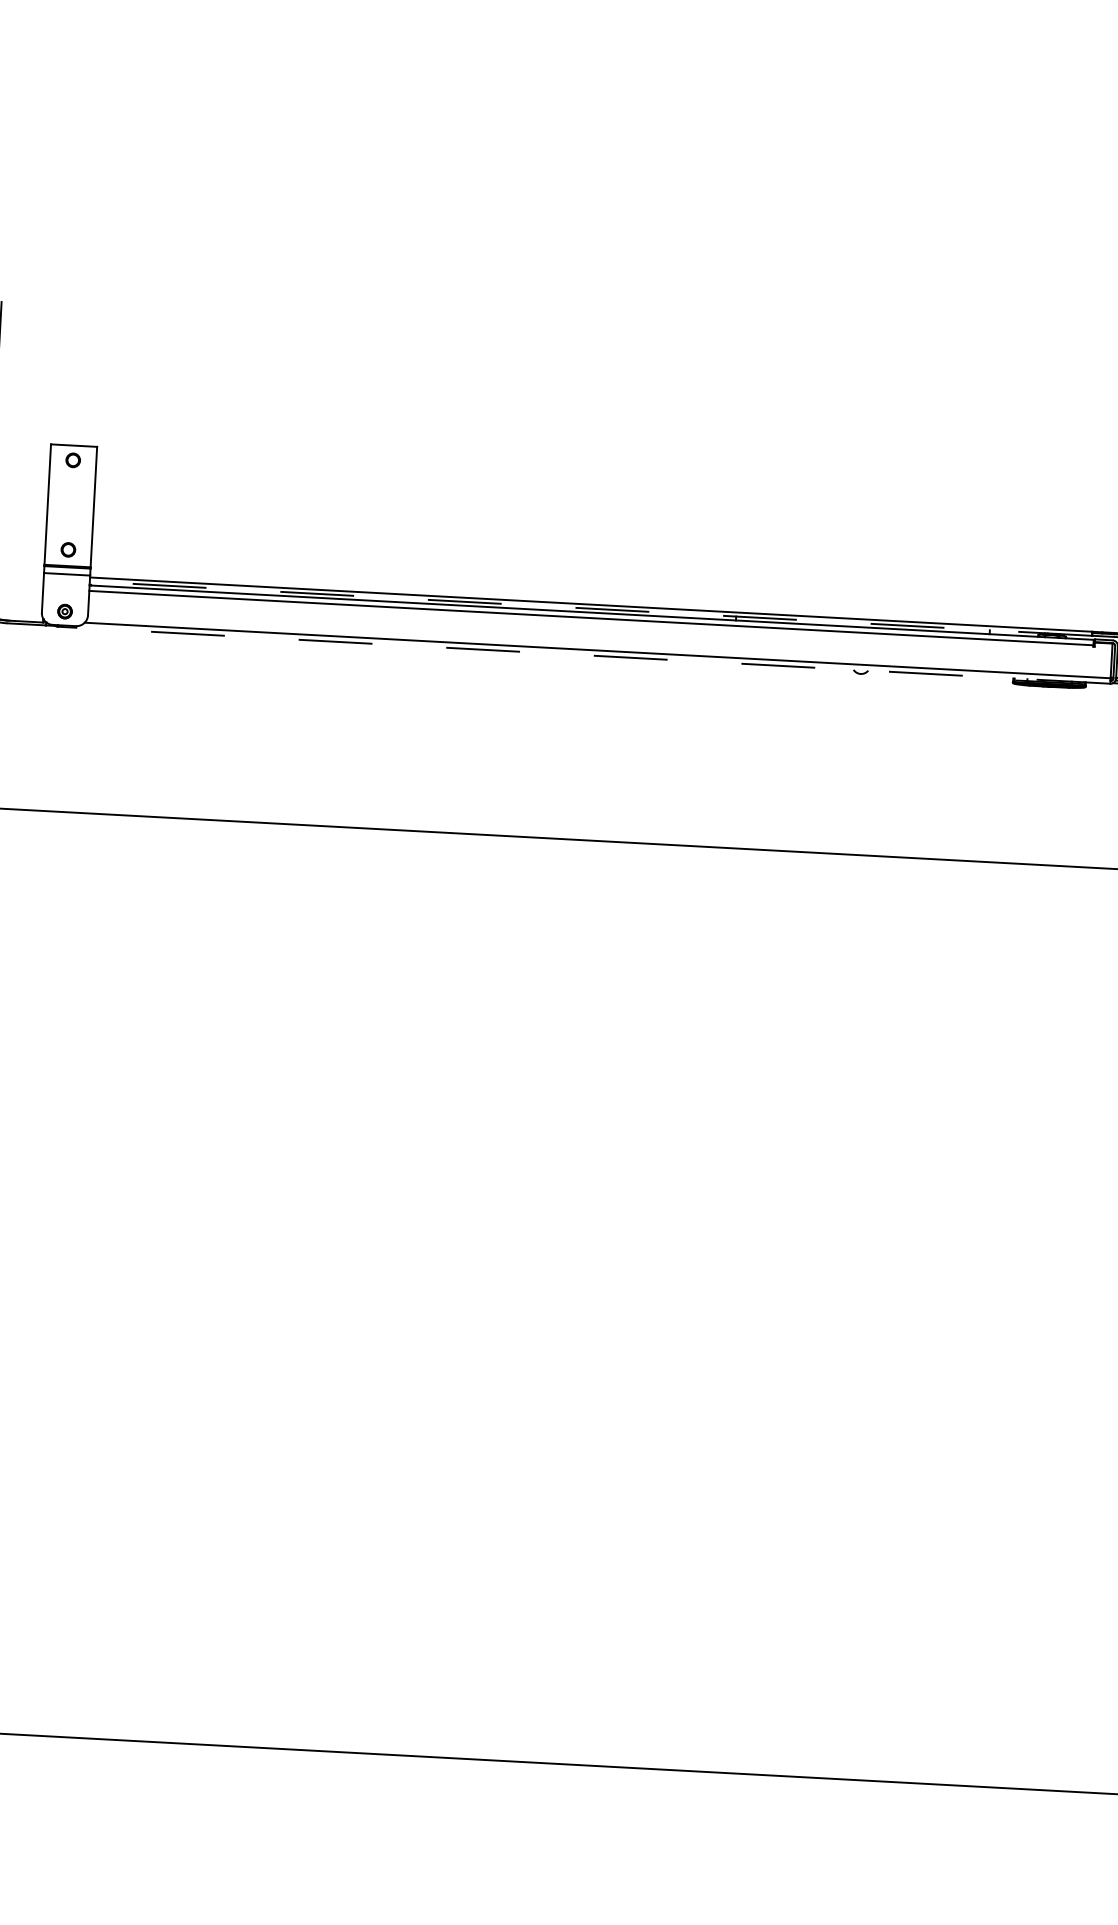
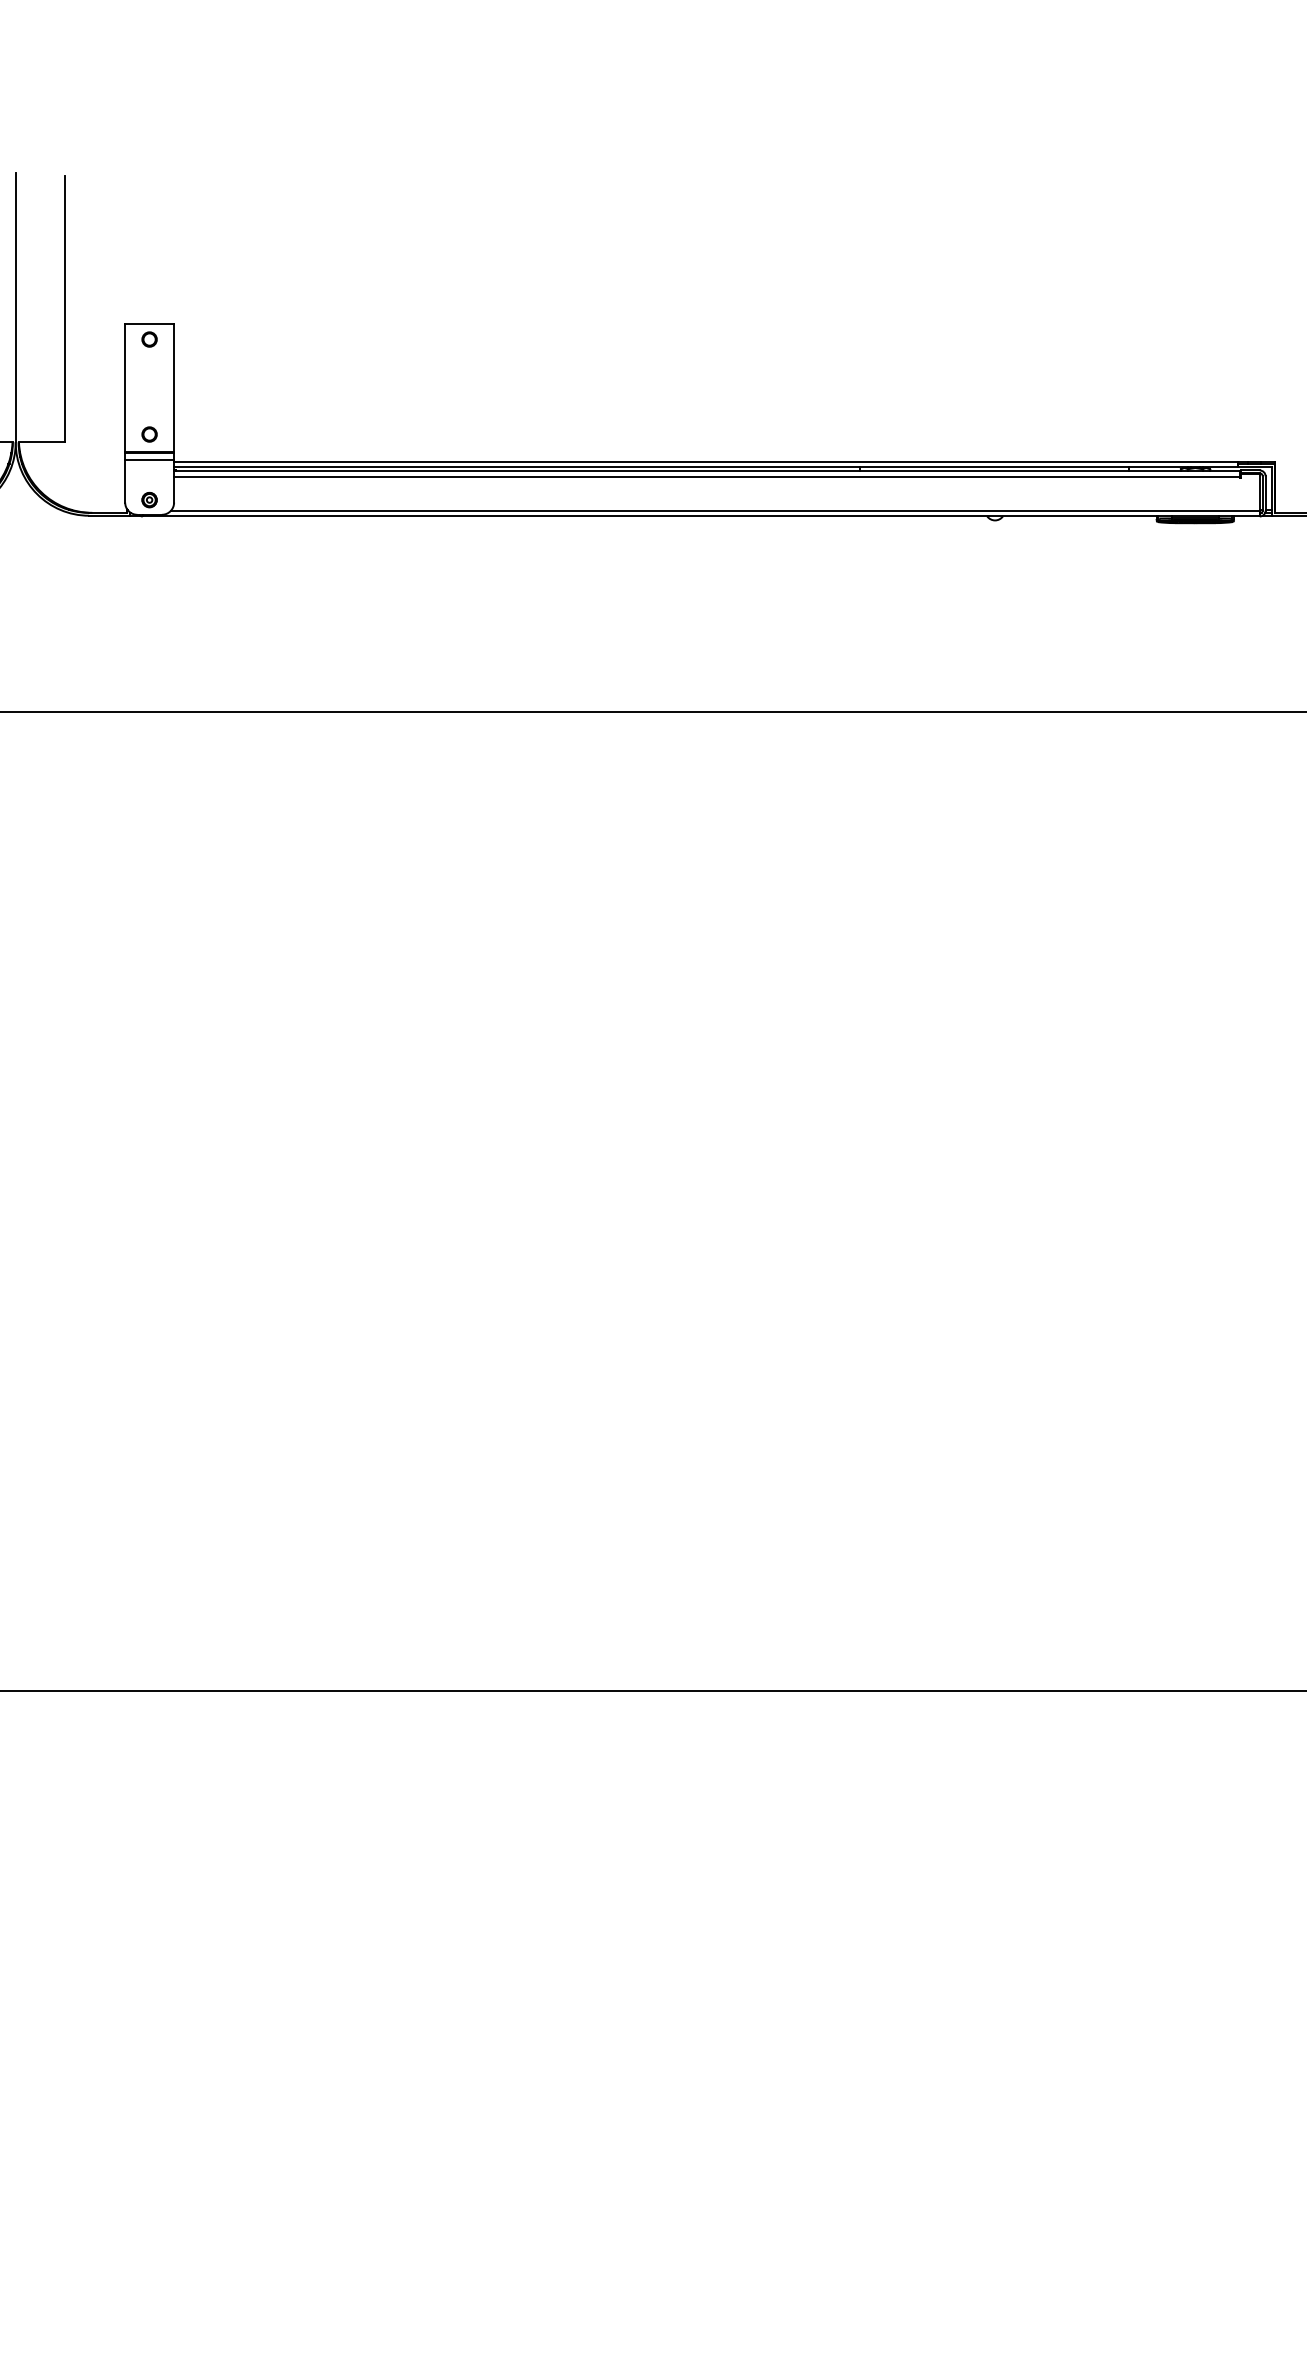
line: (590, 608) -> (705, 466), dashed -> solid
line: (583, 655) -> (700, 516), dashed -> solid

